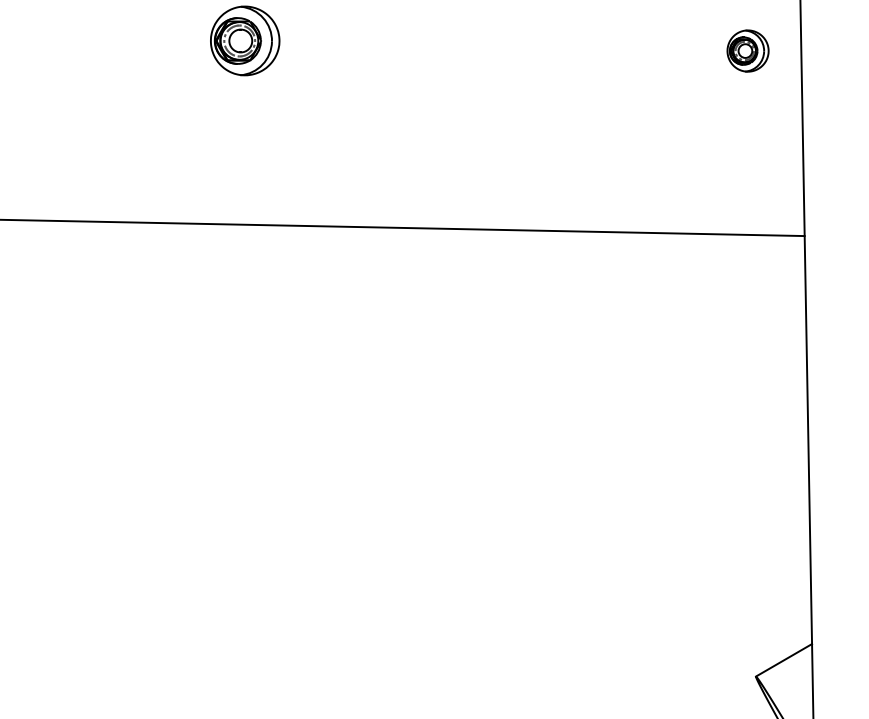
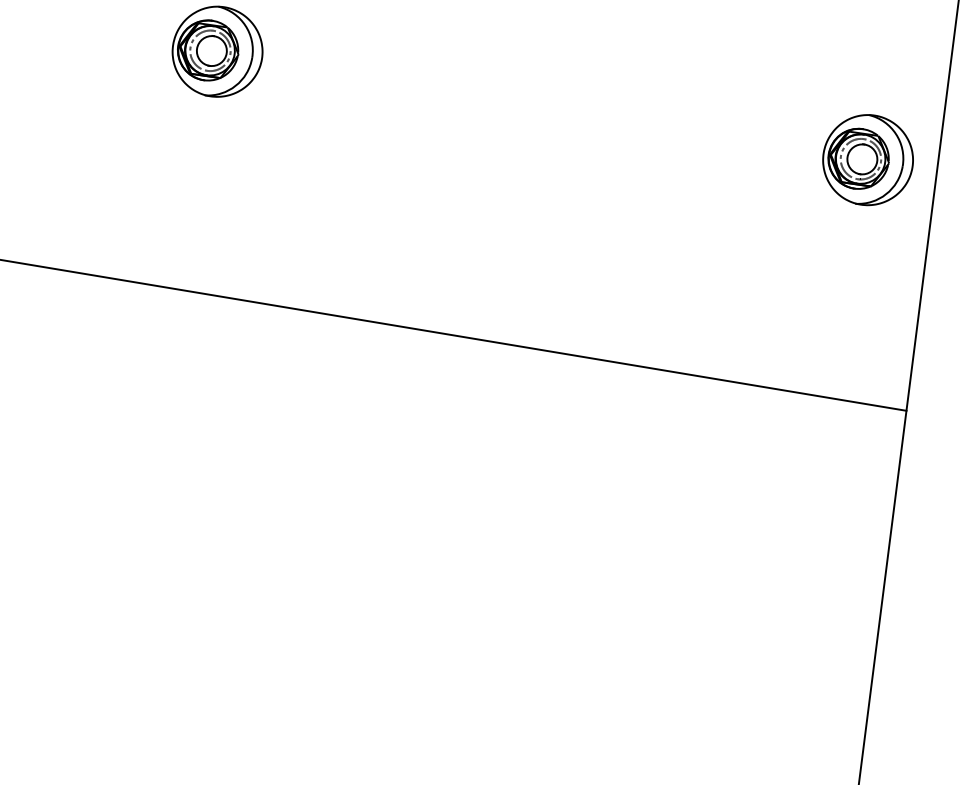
part: (747, 50) -> (867, 159), size x1.67

